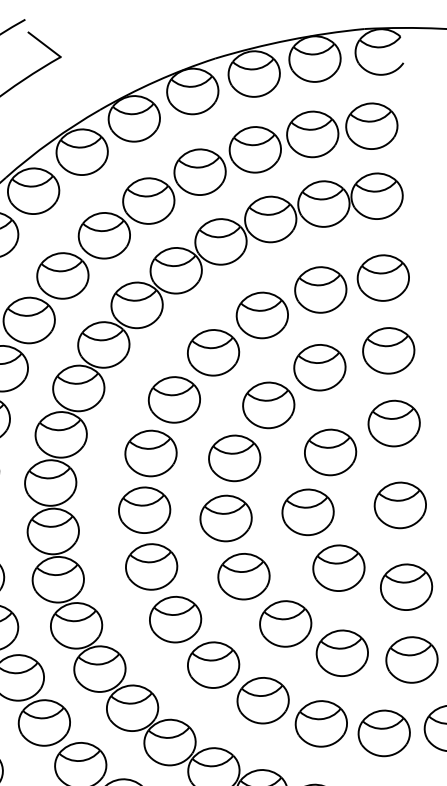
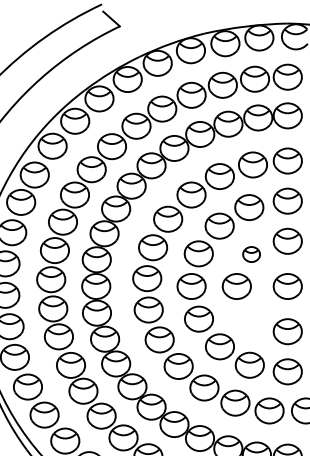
part: (330, 452) -> (251, 254), size x0.6
part: (338, 568) -> (251, 318), removed

